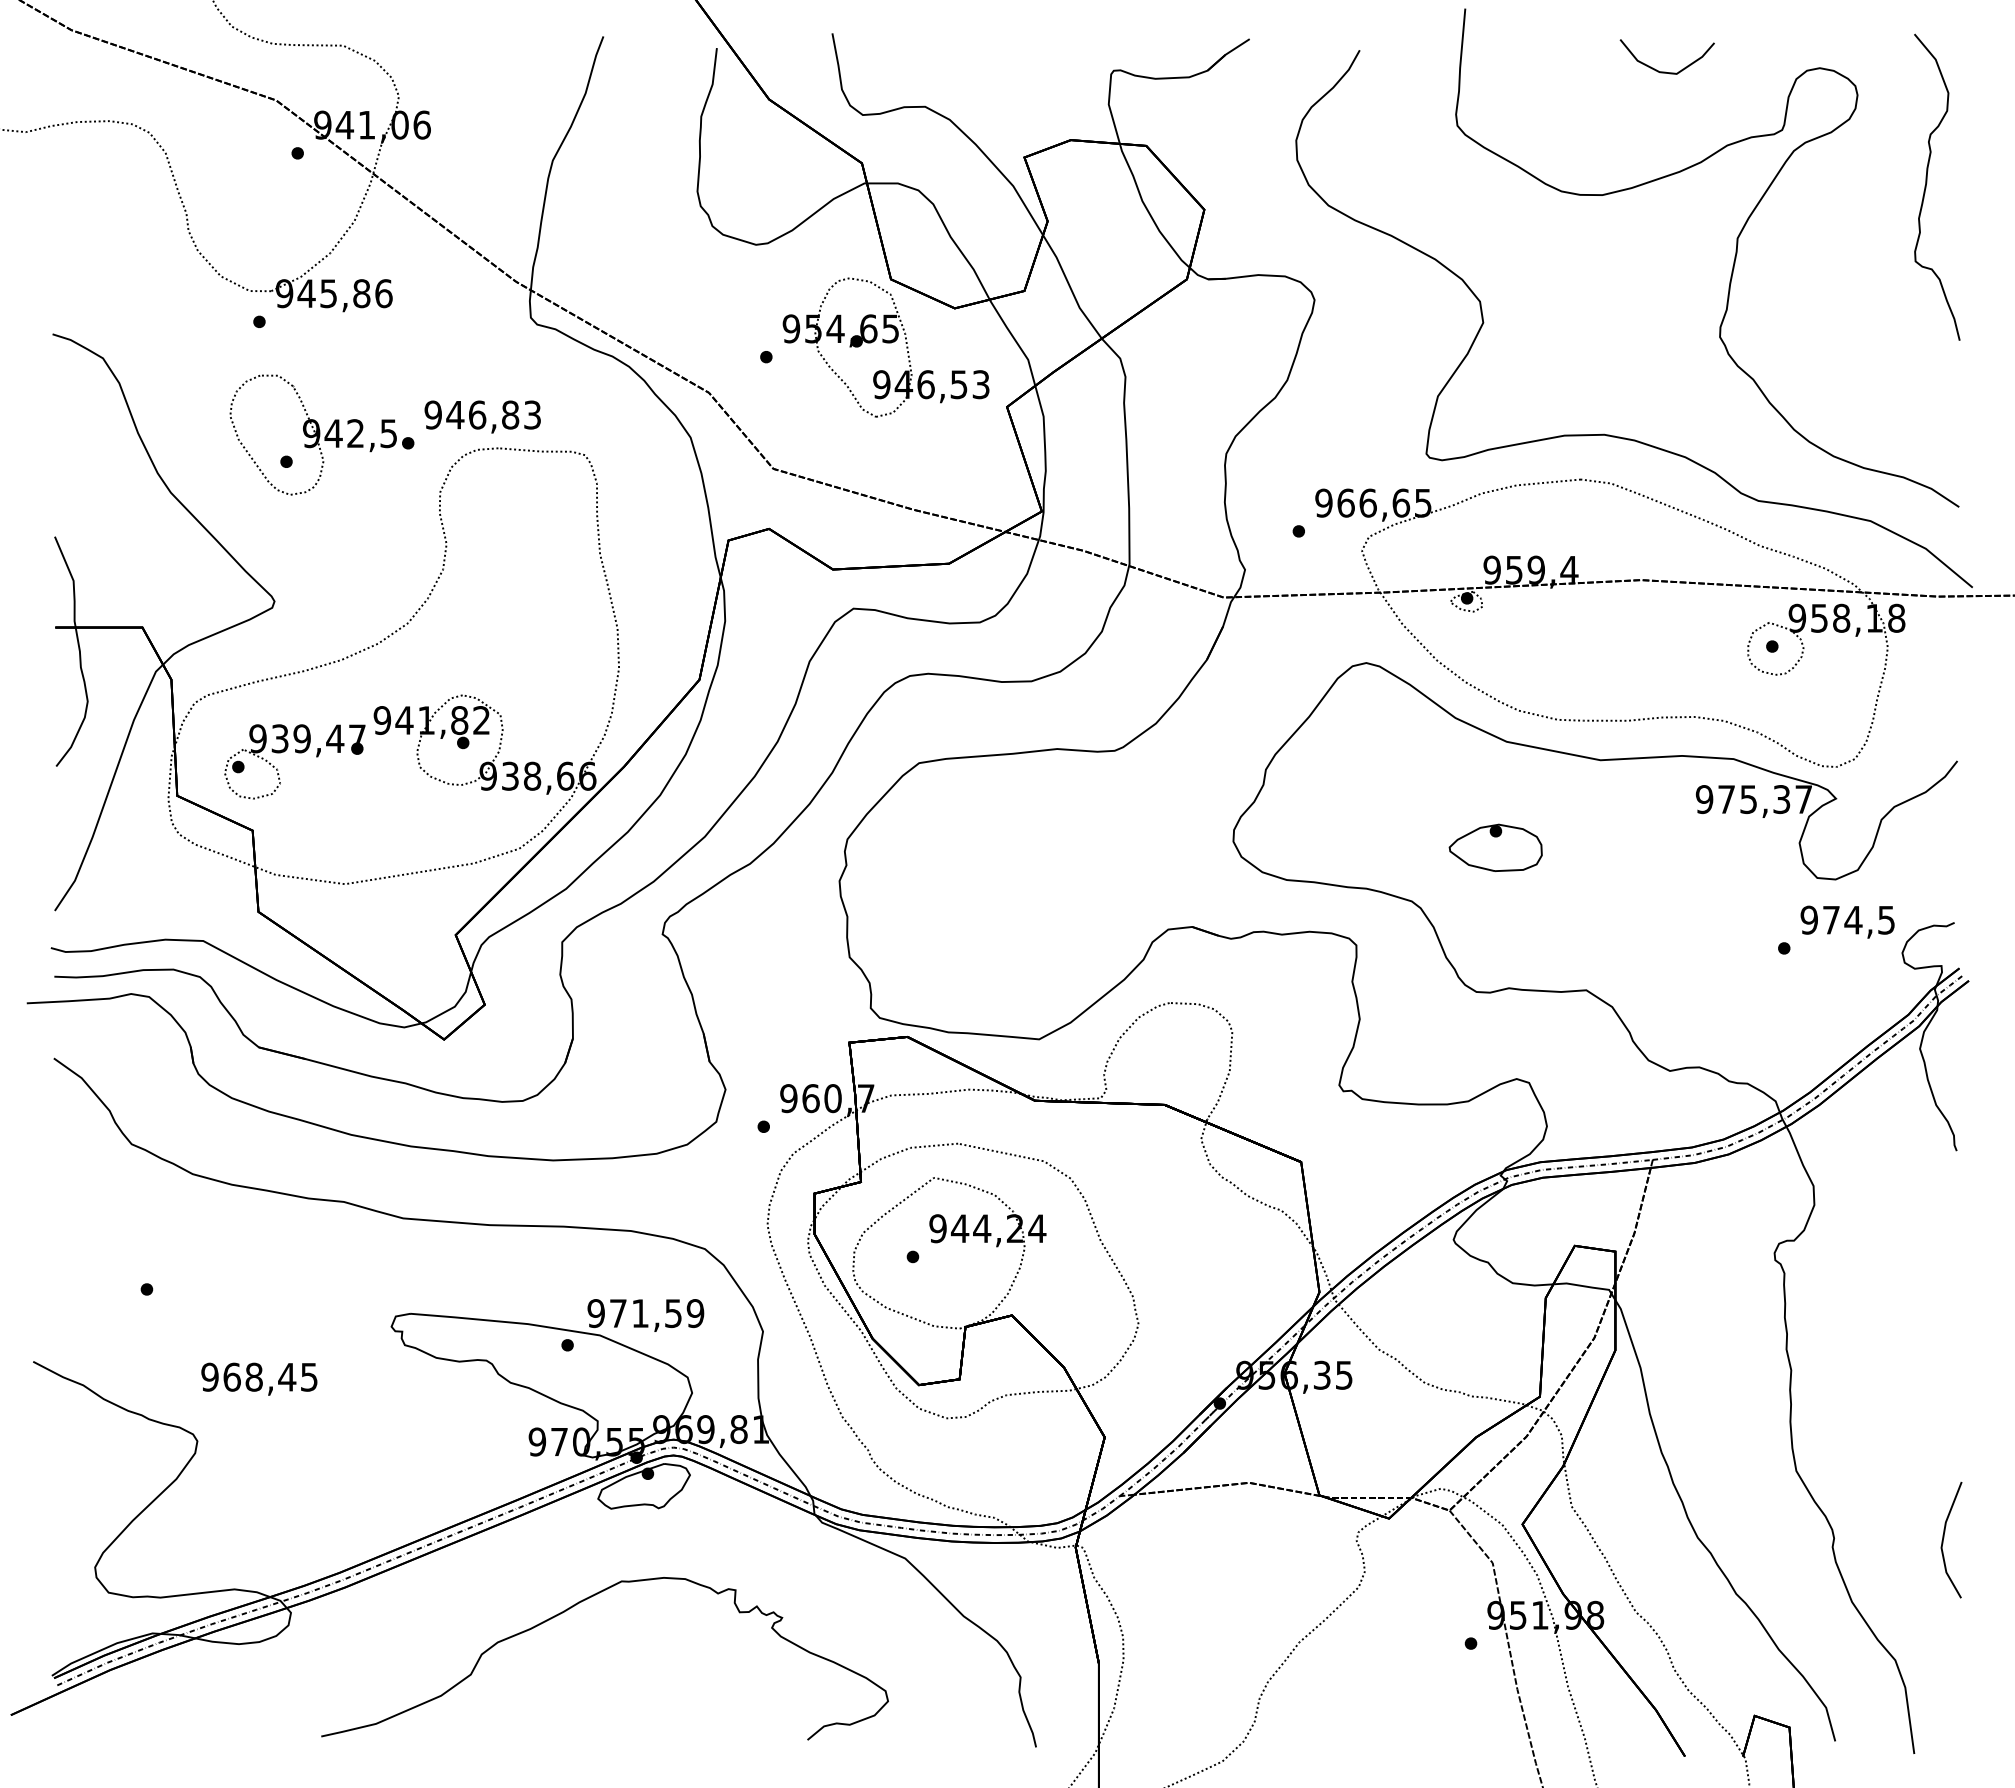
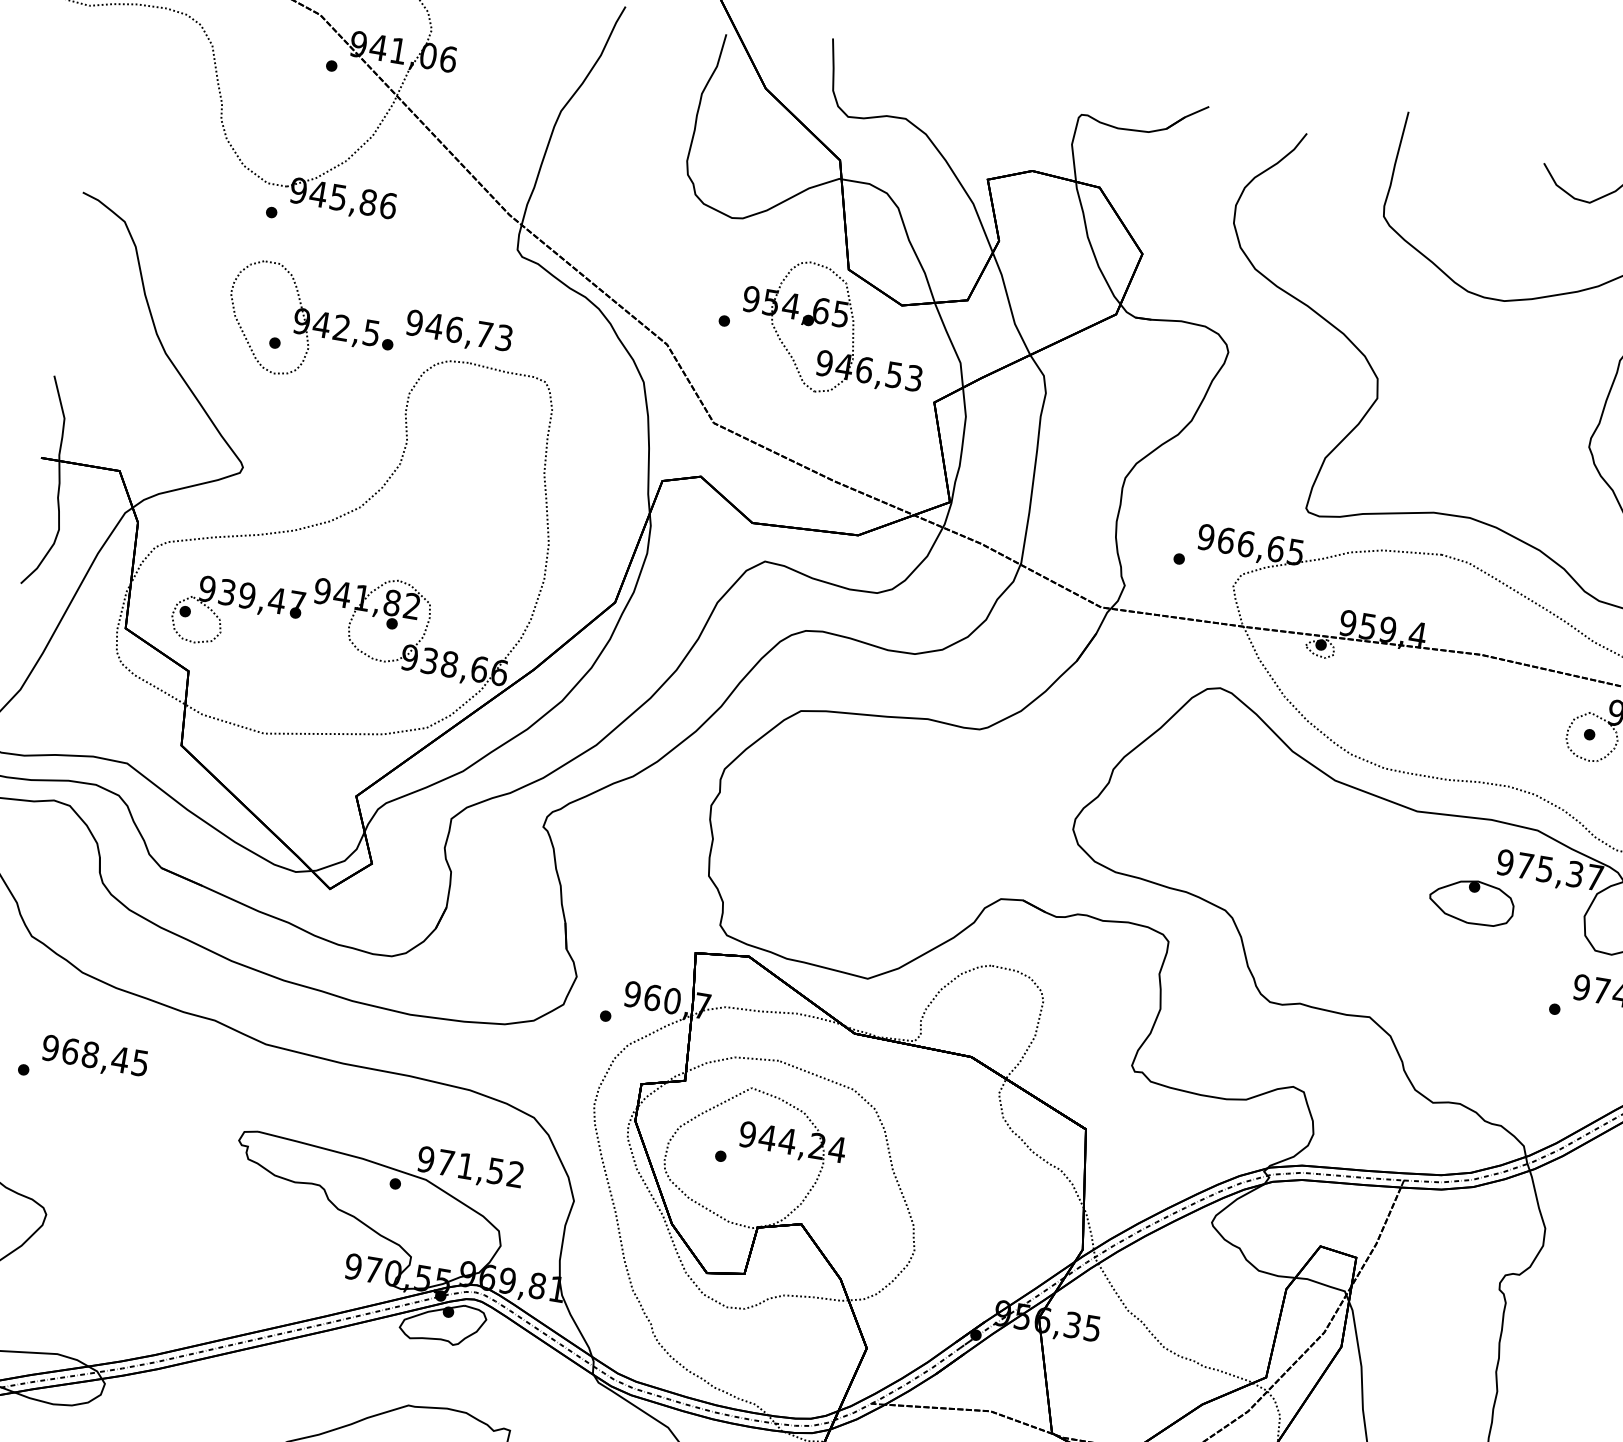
text: (510, 414) -> (484, 334), 946,83 -> 946,73
part: (1495, 847) -> (1471, 901), moved
text: (695, 1313) -> (515, 1174), 971,59 -> 971,52
text: (259, 1378) -> (95, 1056), moved

